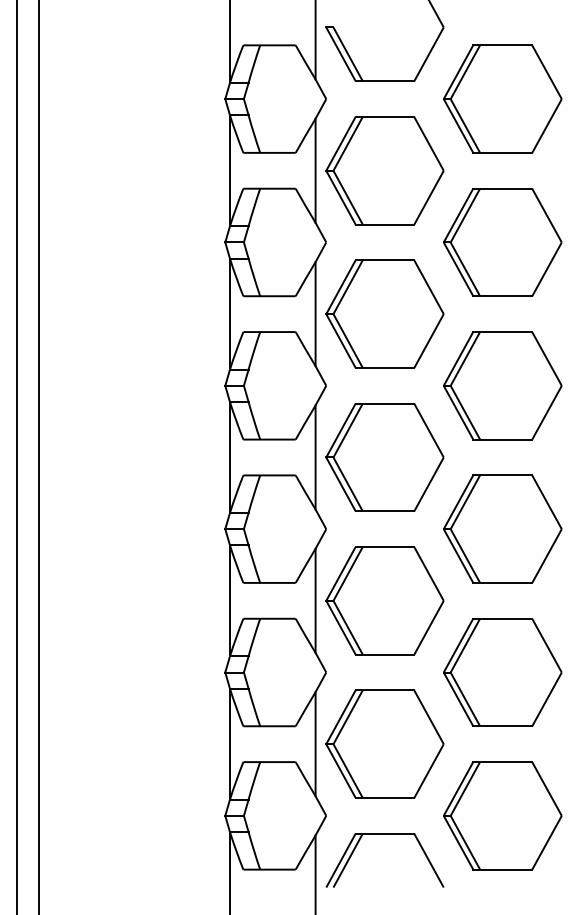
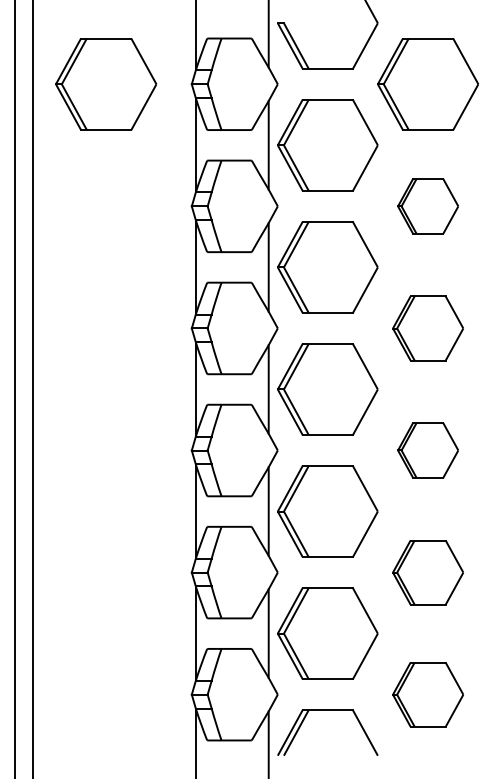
part: (124, 98) -> (105, 83), added
part: (502, 242) -> (427, 206), size x0.6
part: (502, 385) -> (427, 328), size x0.7
part: (502, 528) -> (427, 449), size x0.6
part: (502, 672) -> (427, 572), size x0.7
part: (502, 815) -> (427, 694), size x0.7

